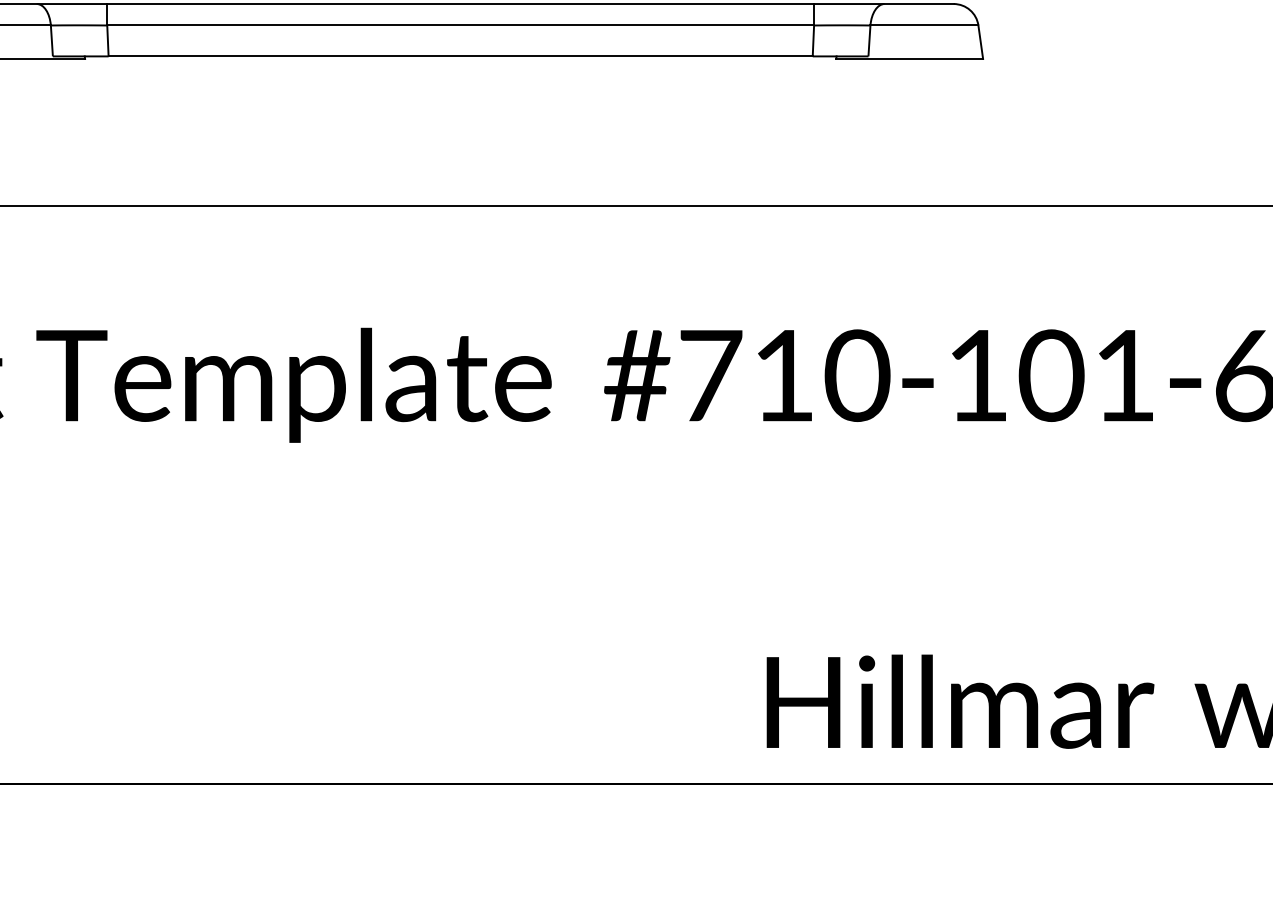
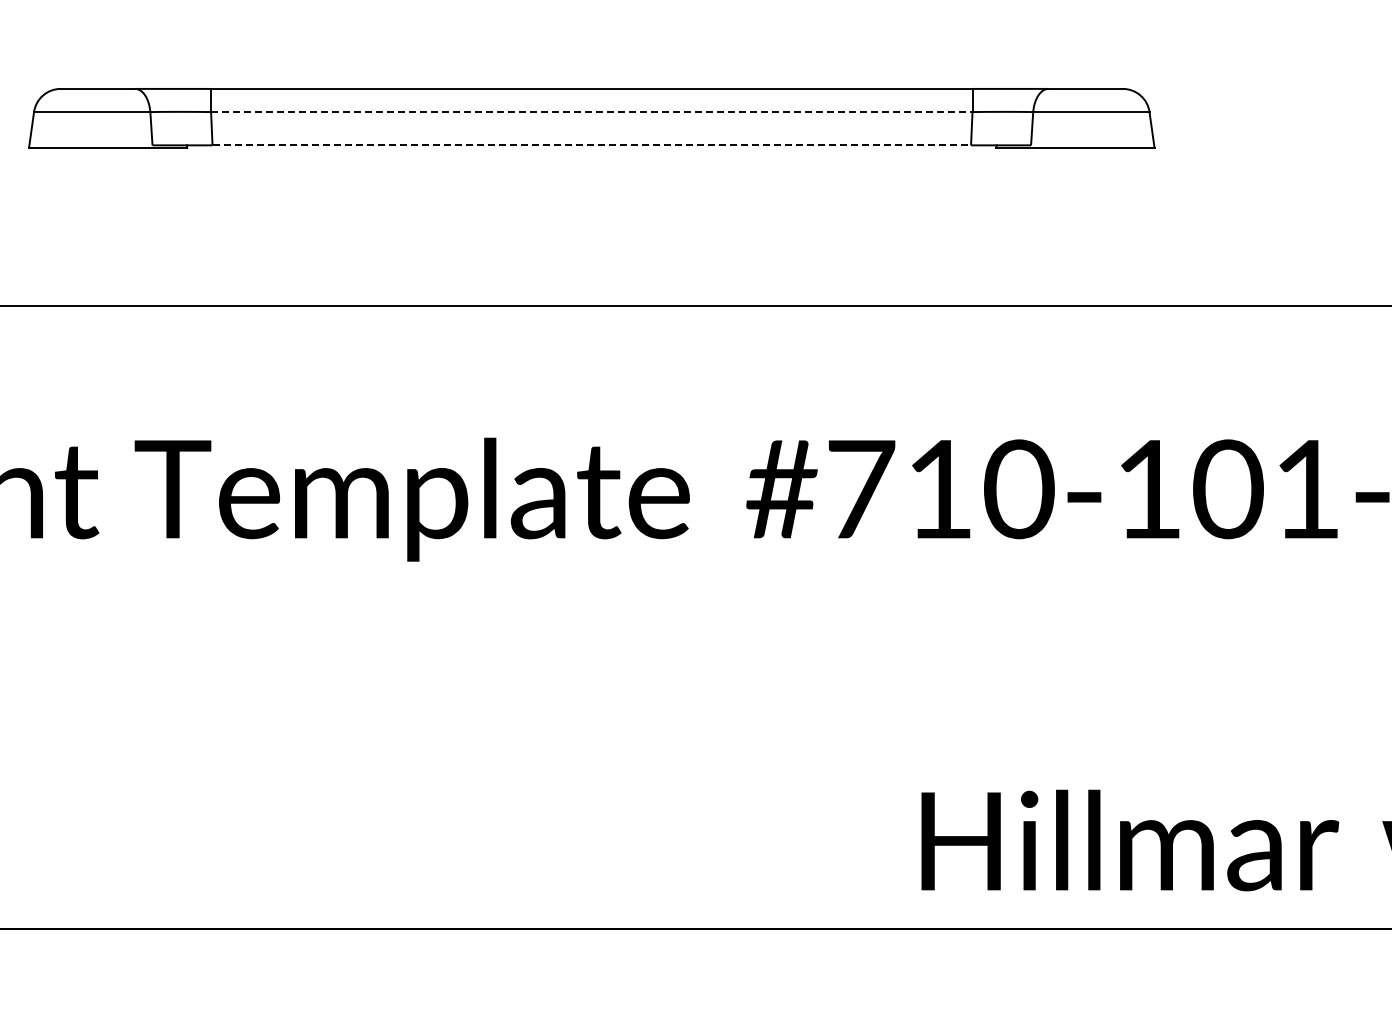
line: (460, 25) -> (591, 112), solid -> dashed
line: (461, 56) -> (592, 145), solid -> dashed

